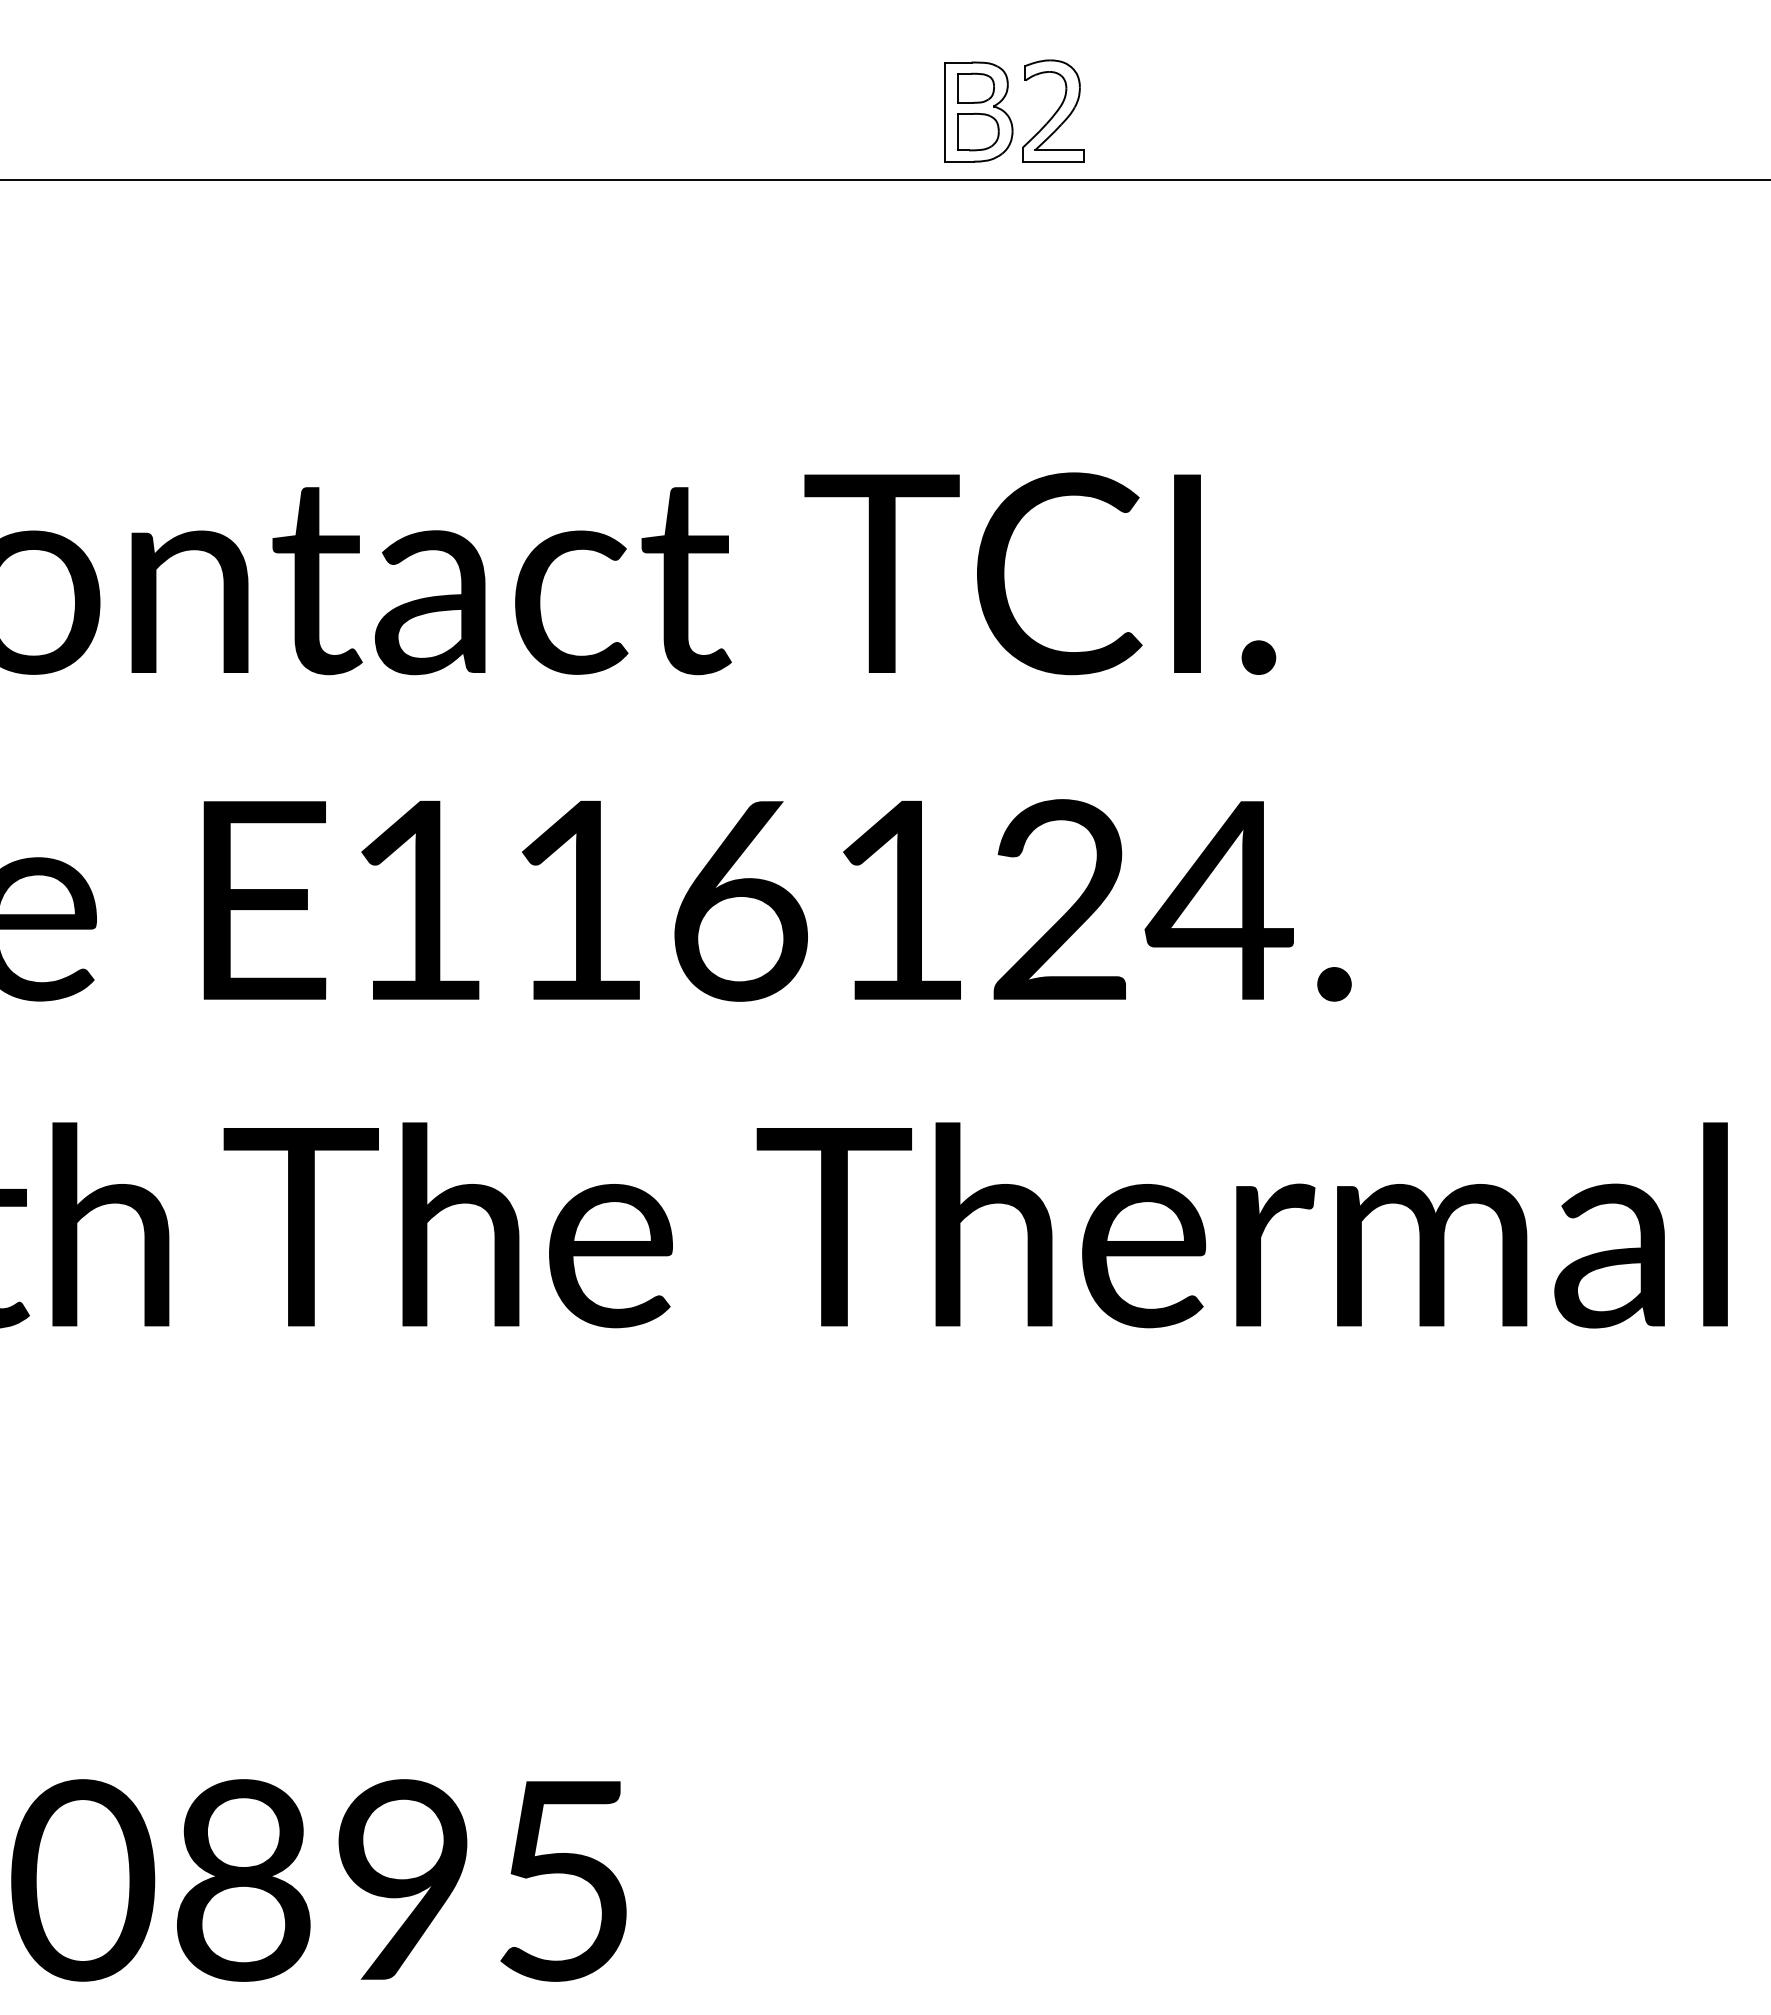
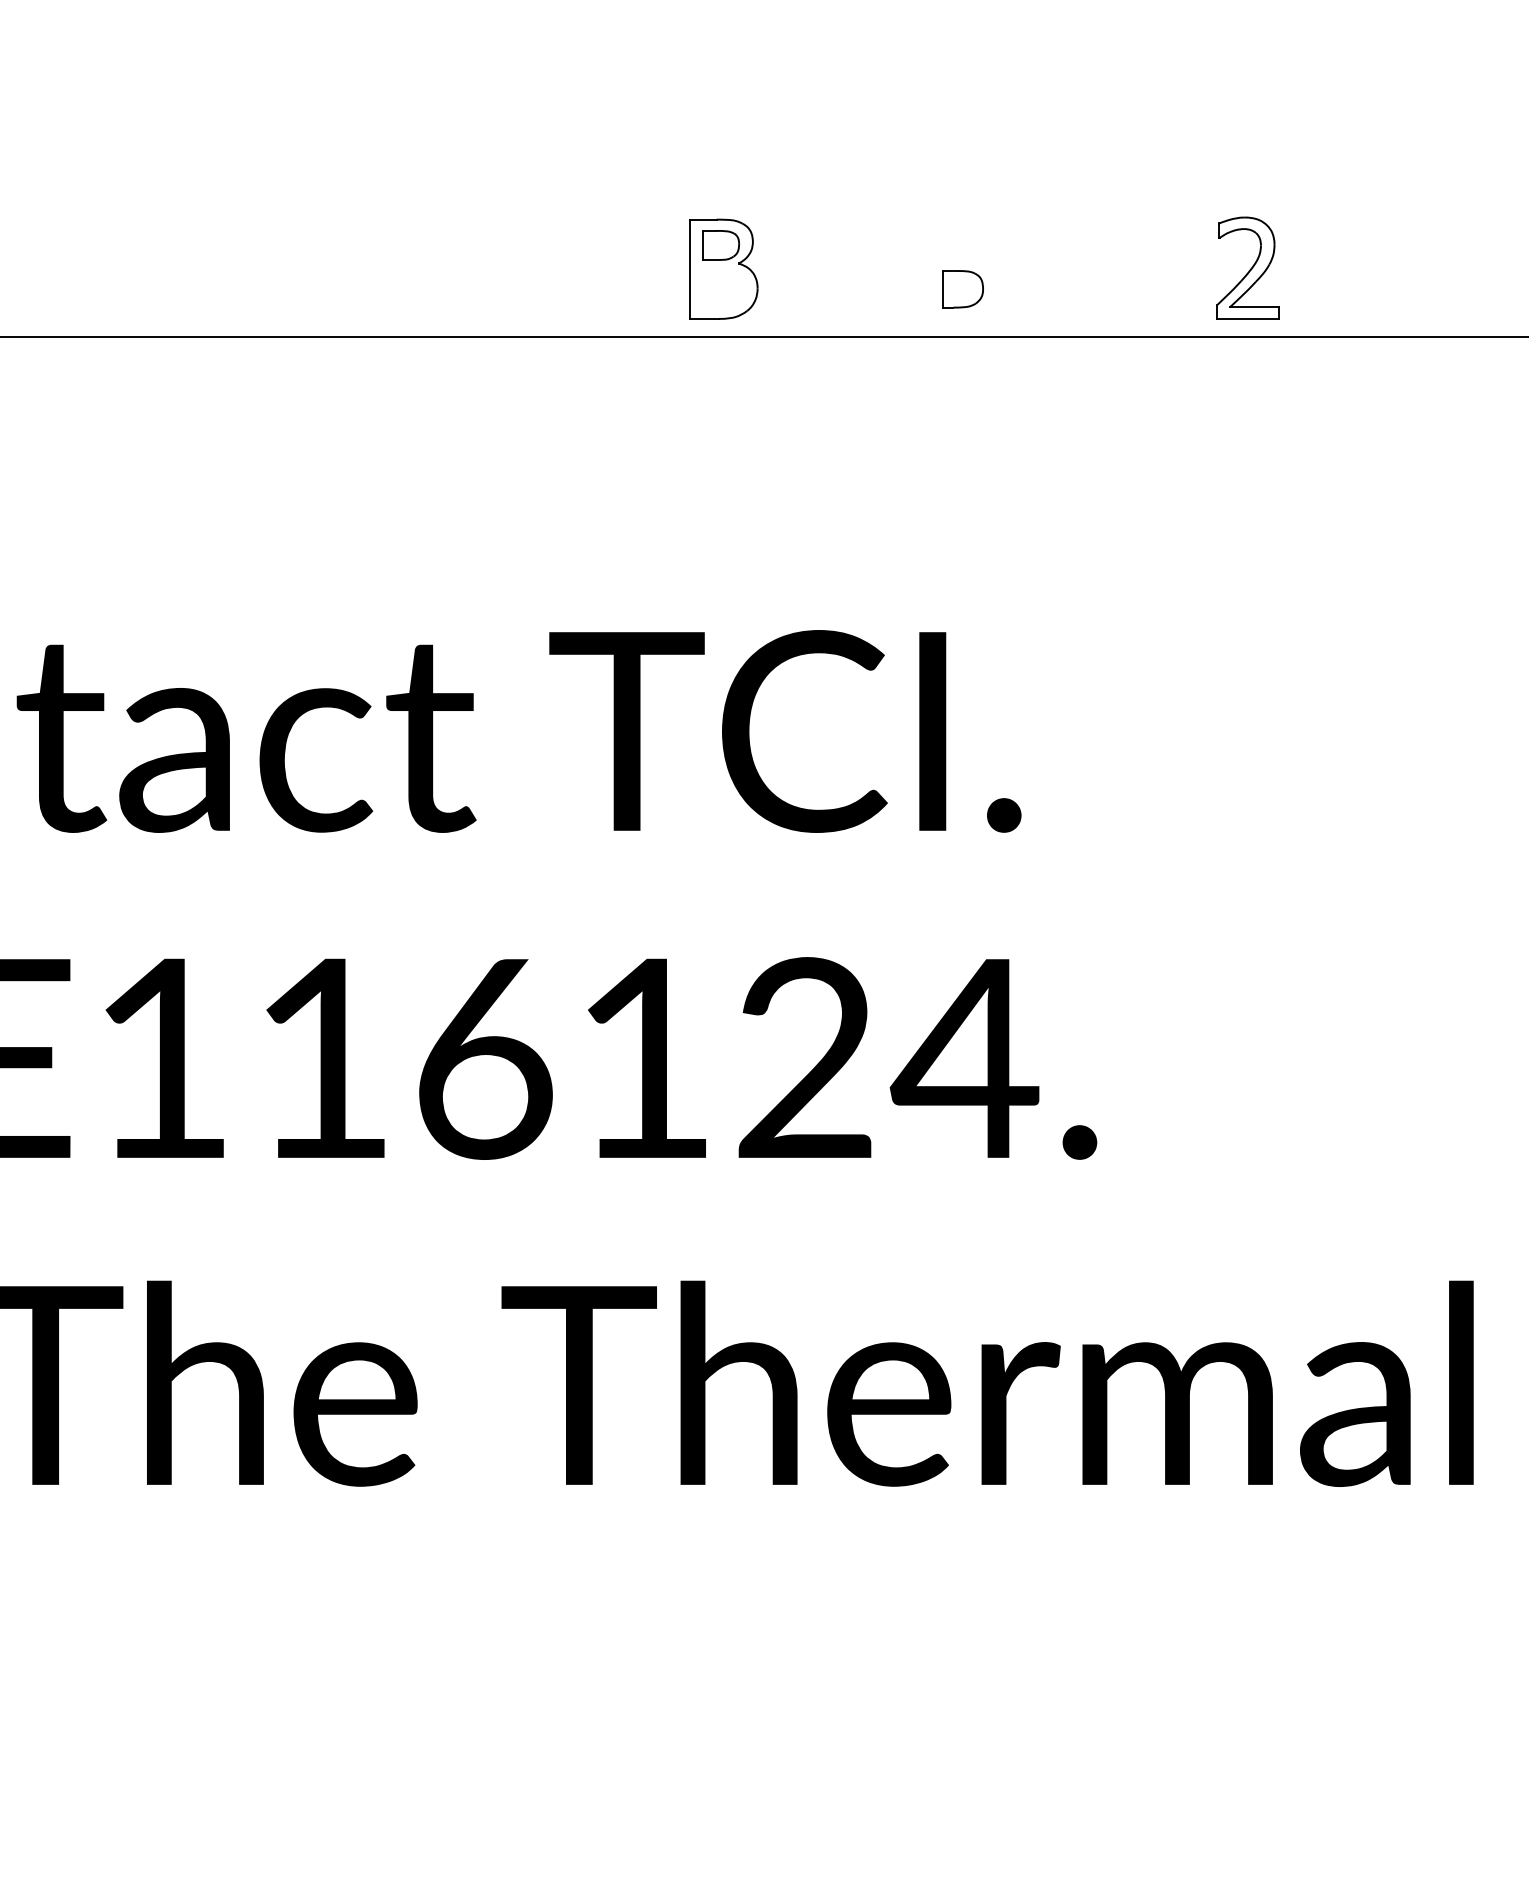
part: (1053, 110) -> (1248, 267), moved
part: (978, 132) -> (962, 289), moved

